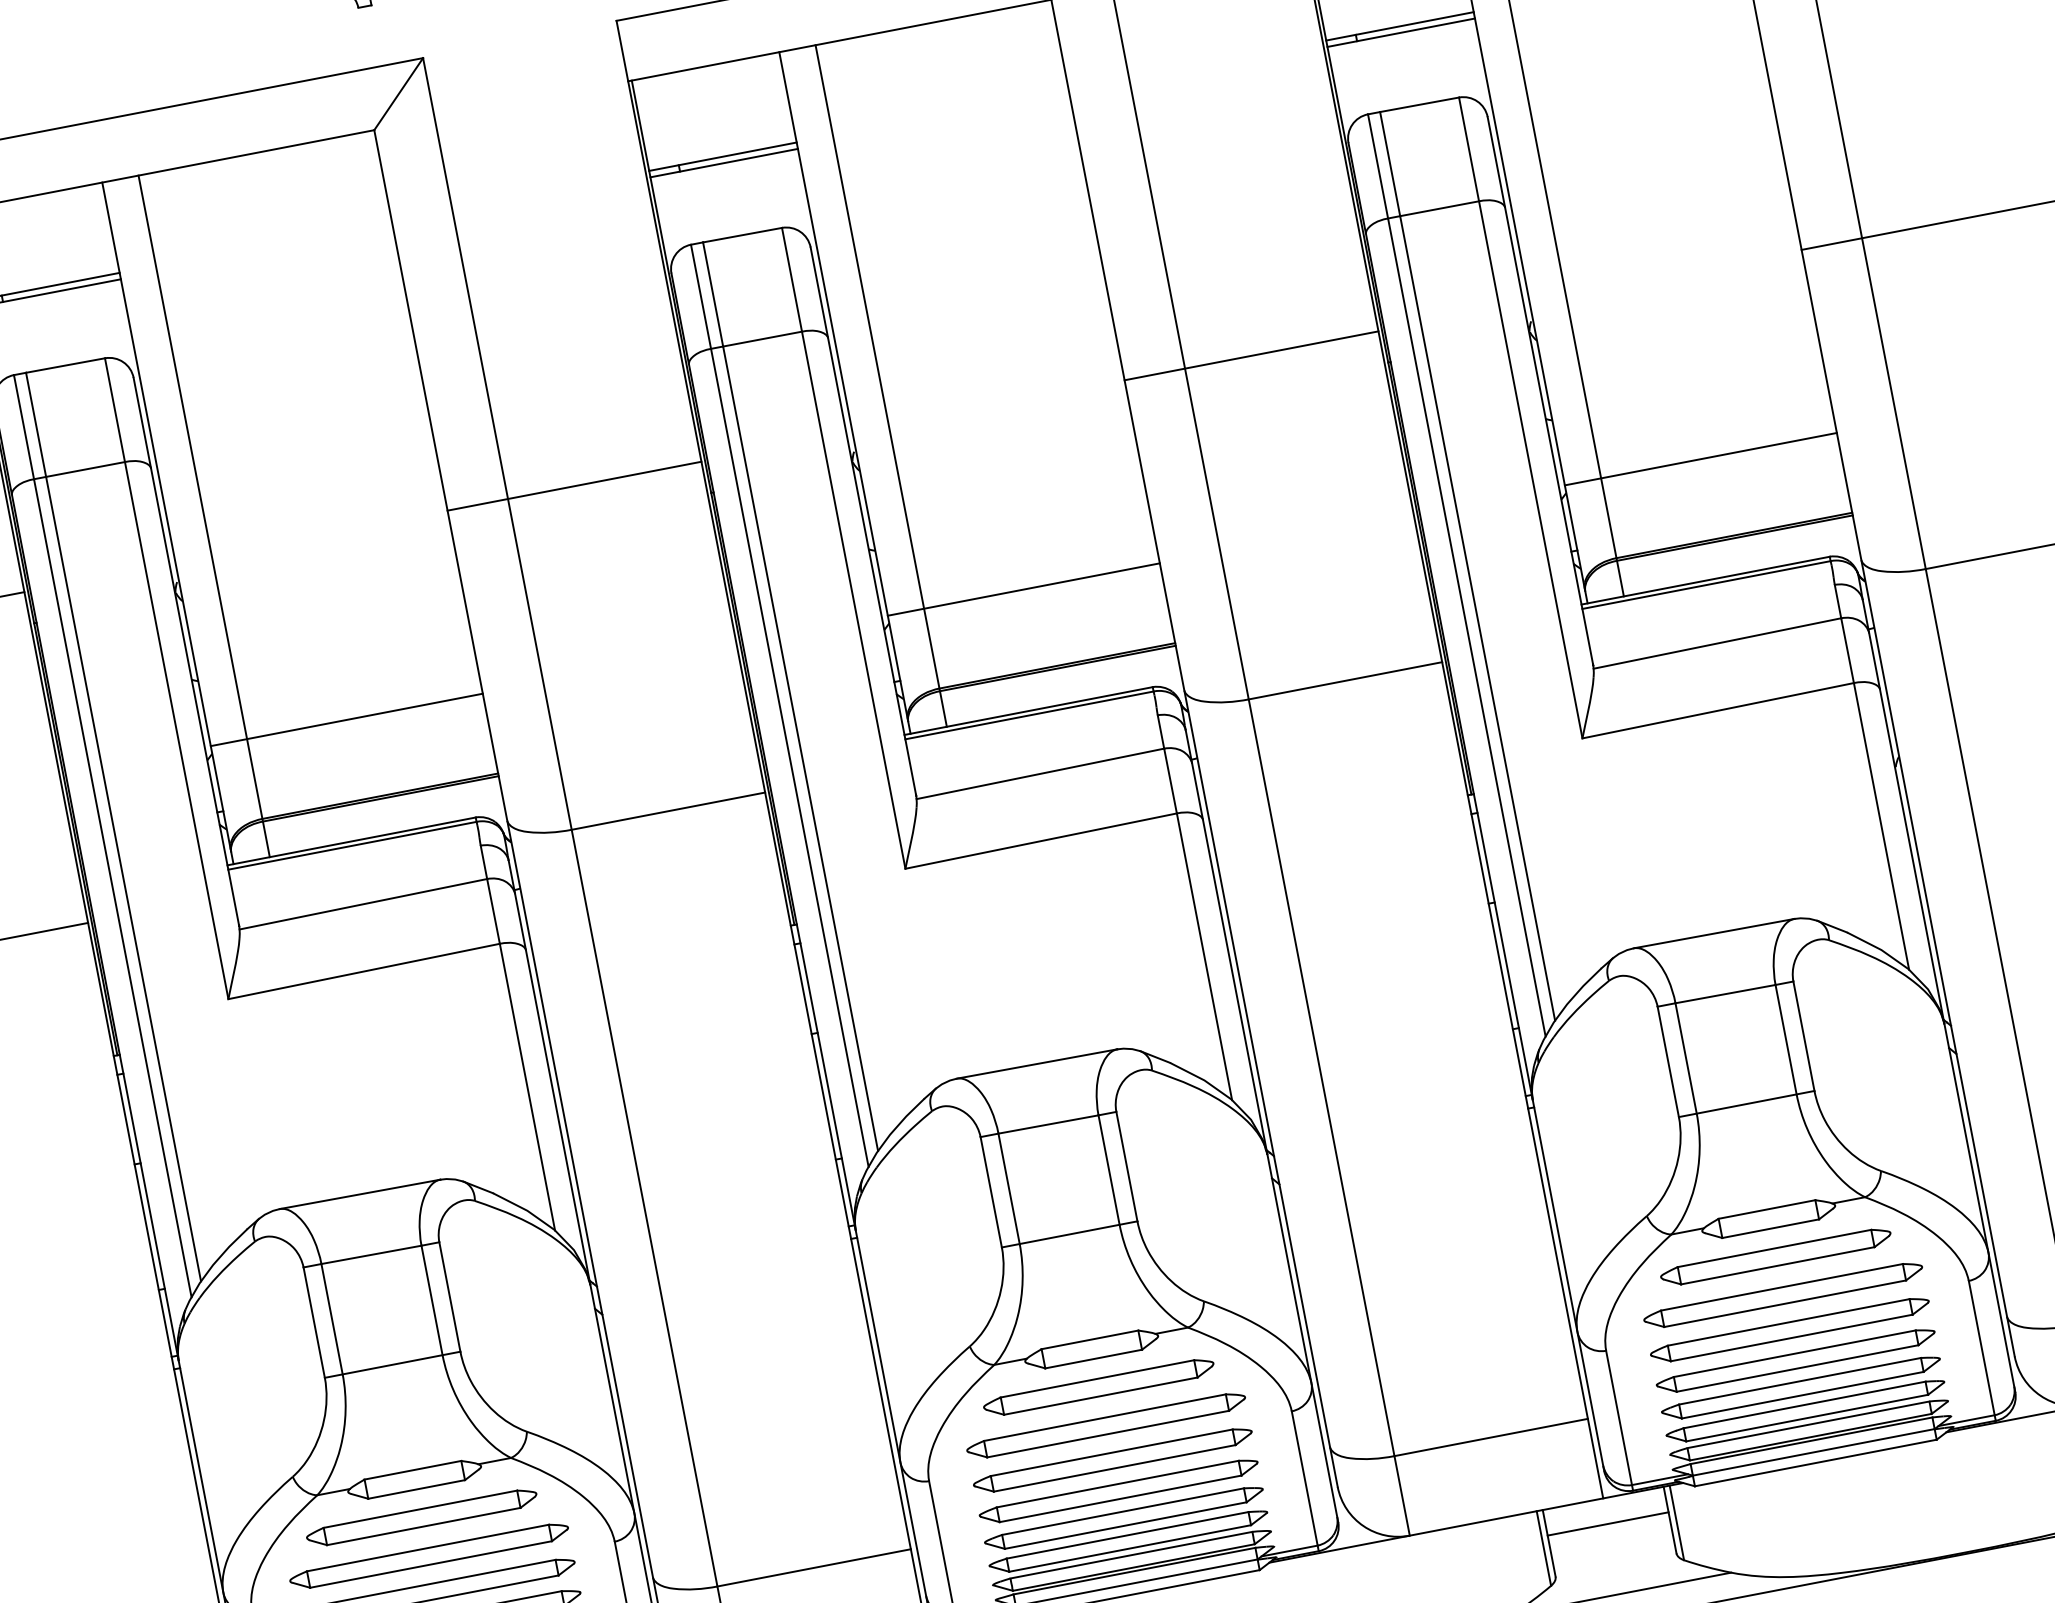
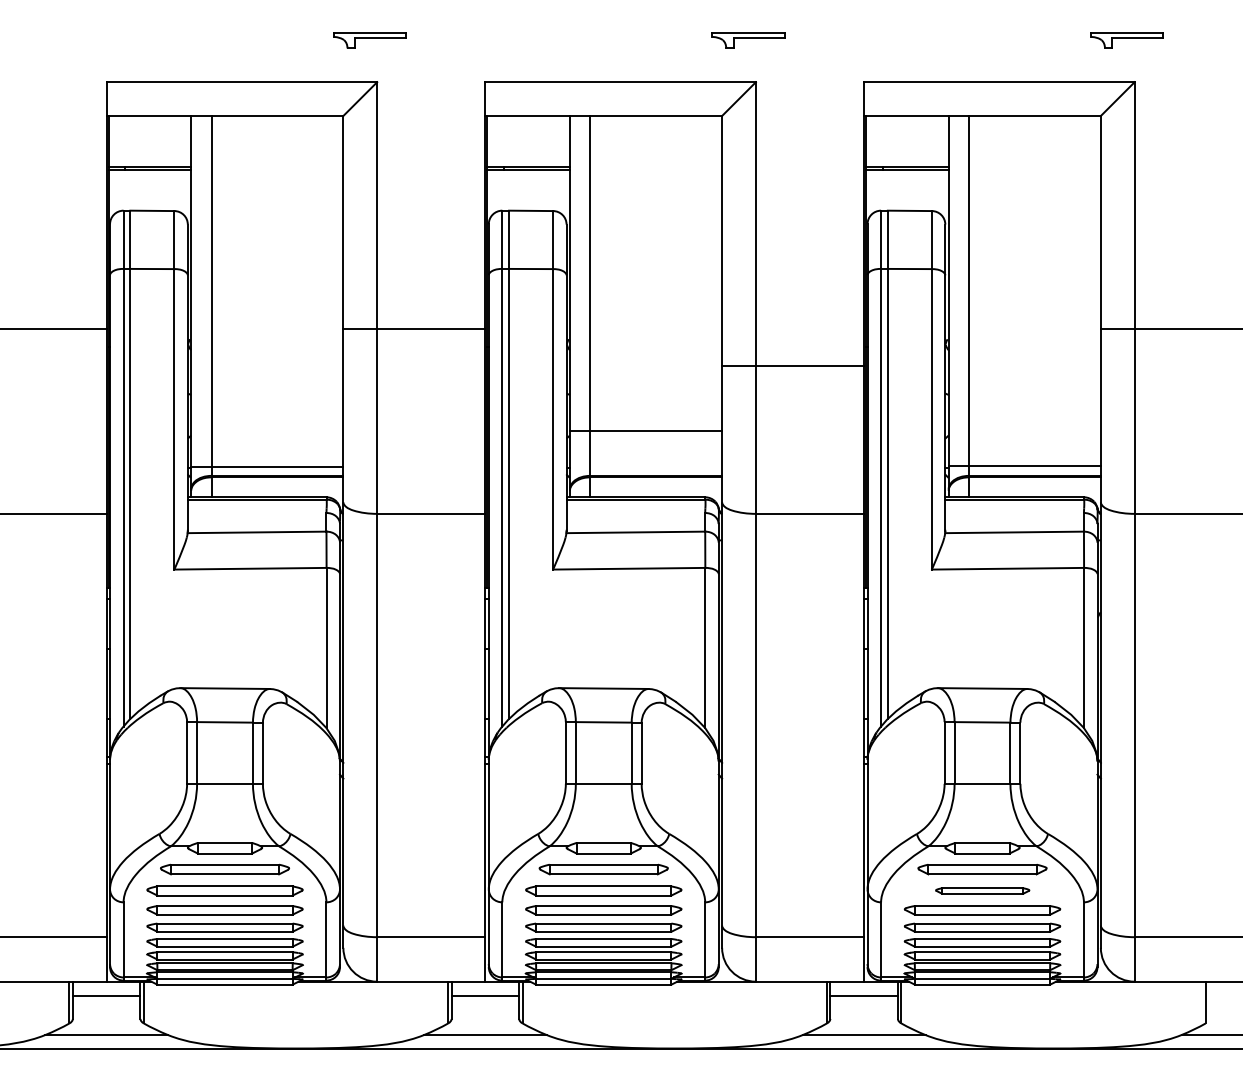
line: (1252, 355) -> (793, 365), moved
line: (1700, 459) -> (1024, 466), moved
line: (347, 720) -> (267, 467), moved
part: (1783, 1294) -> (982, 890), size x0.6

